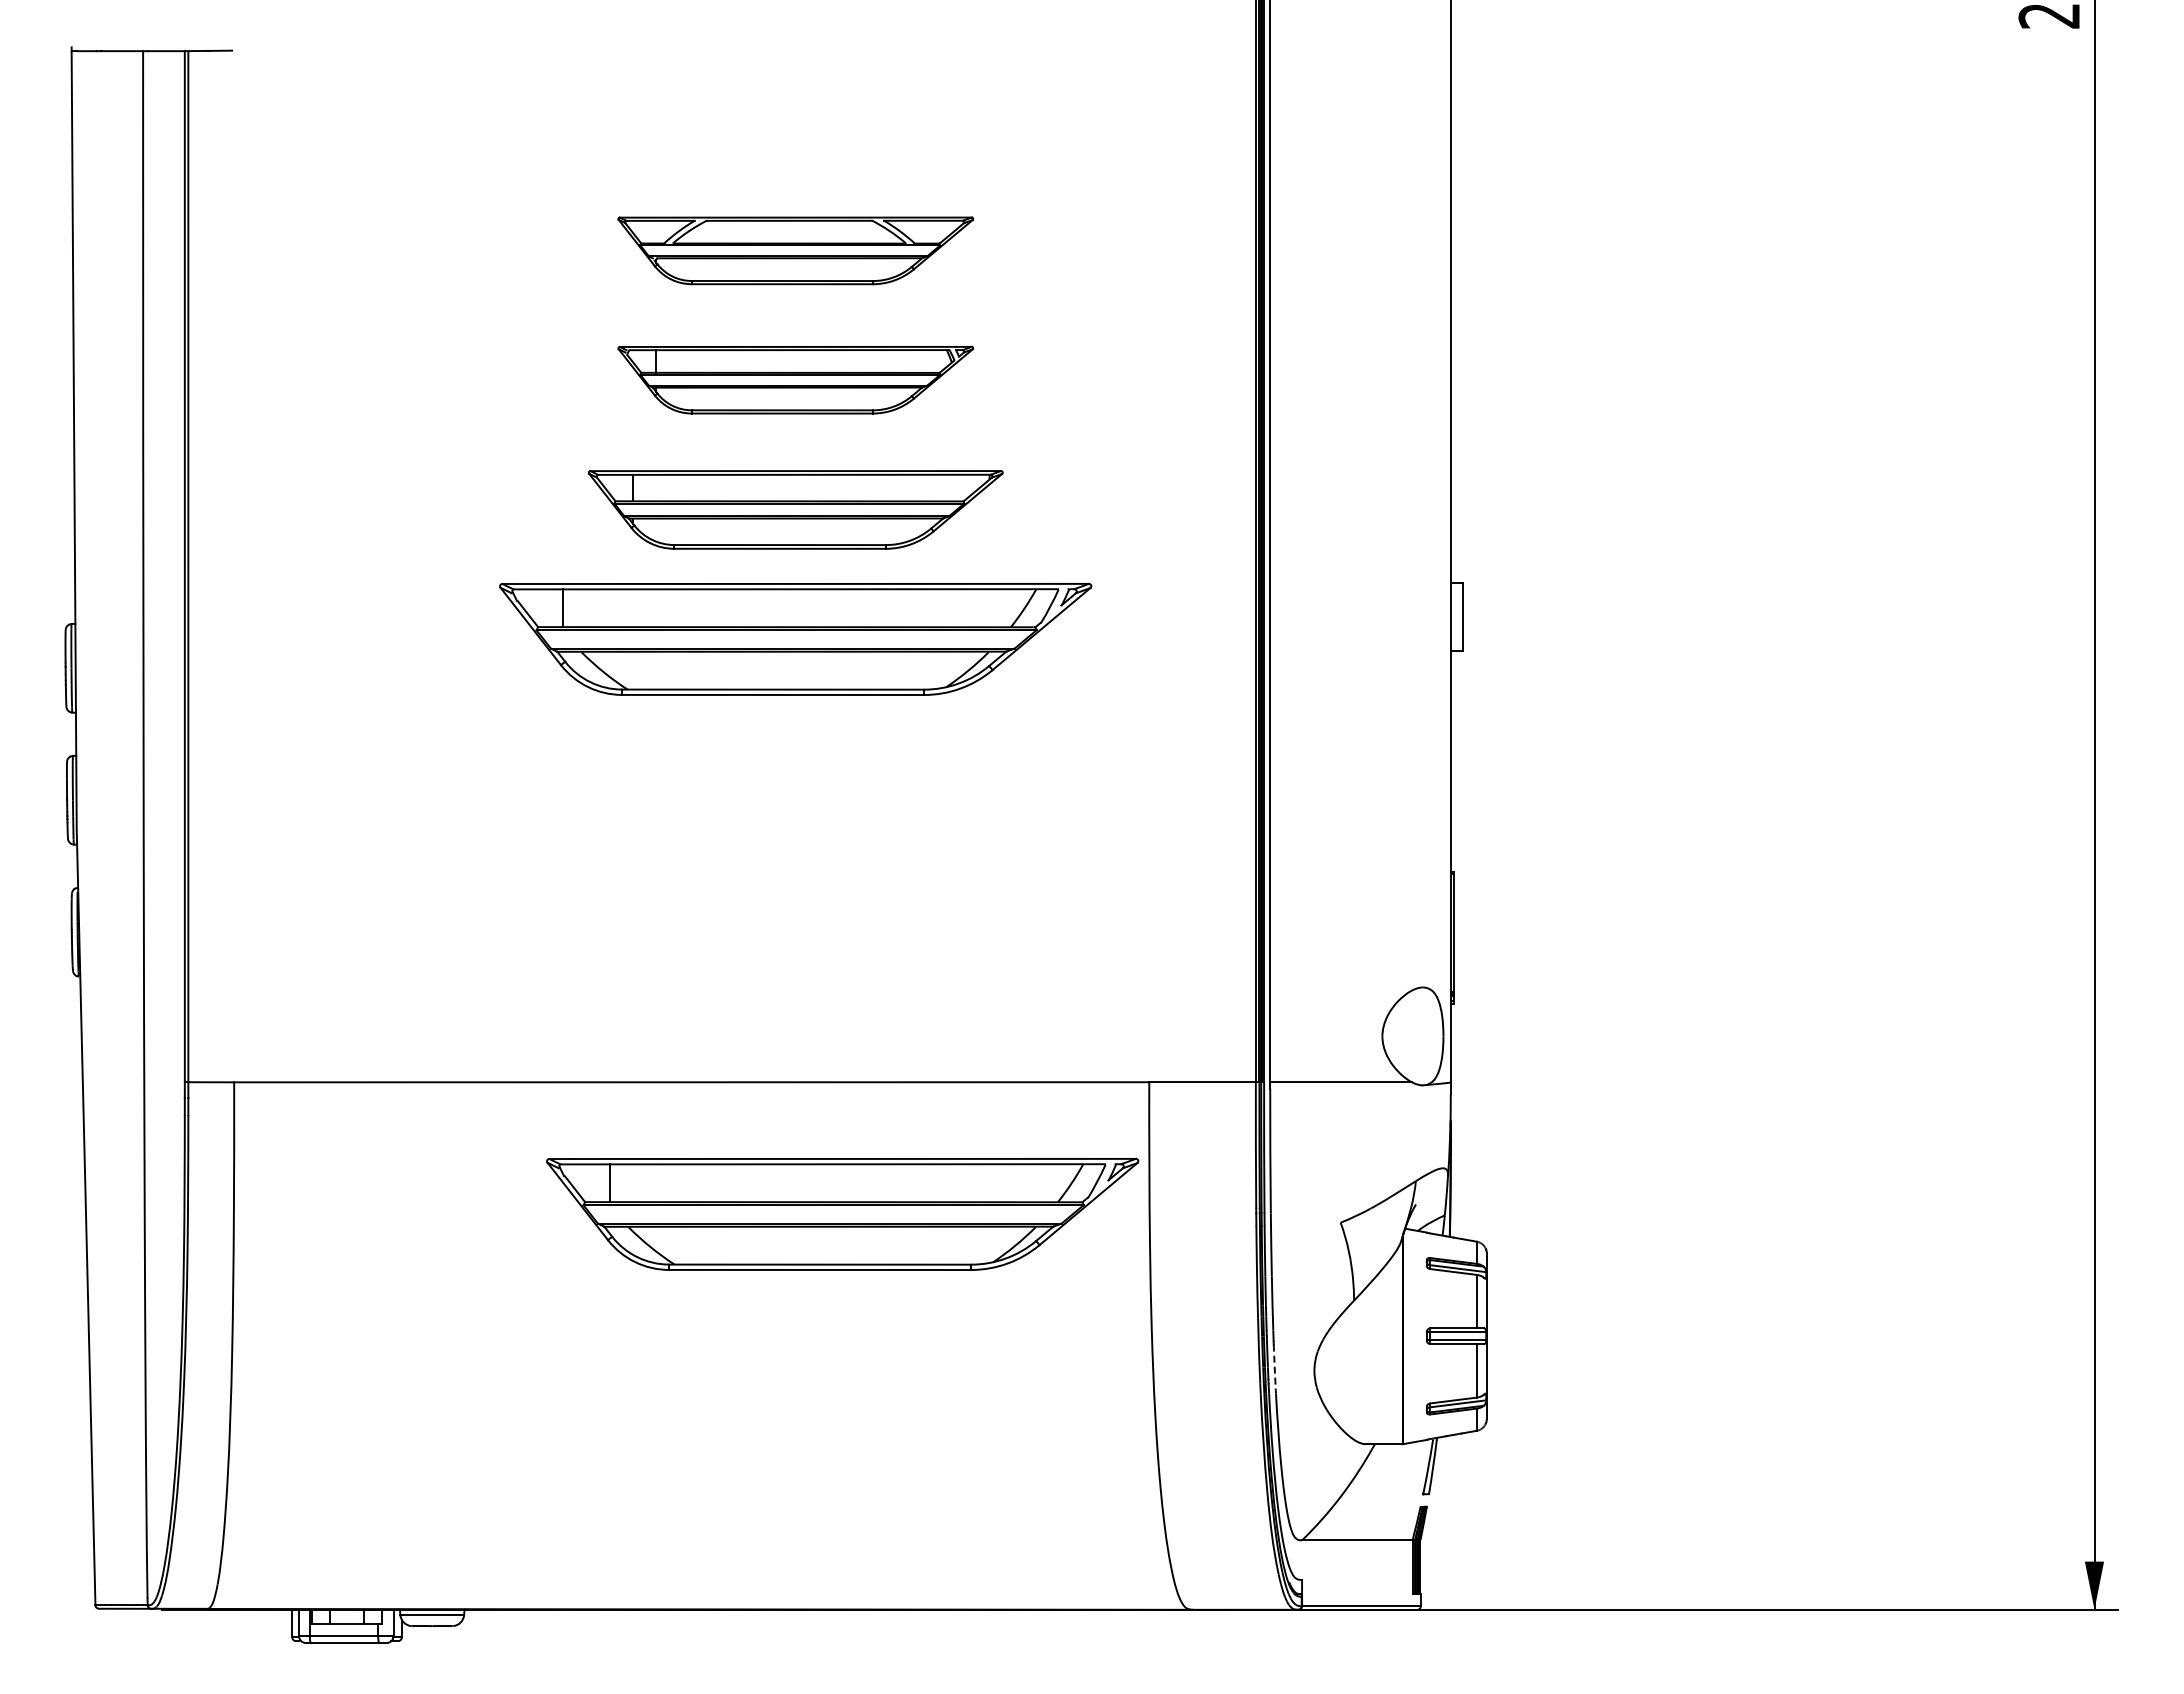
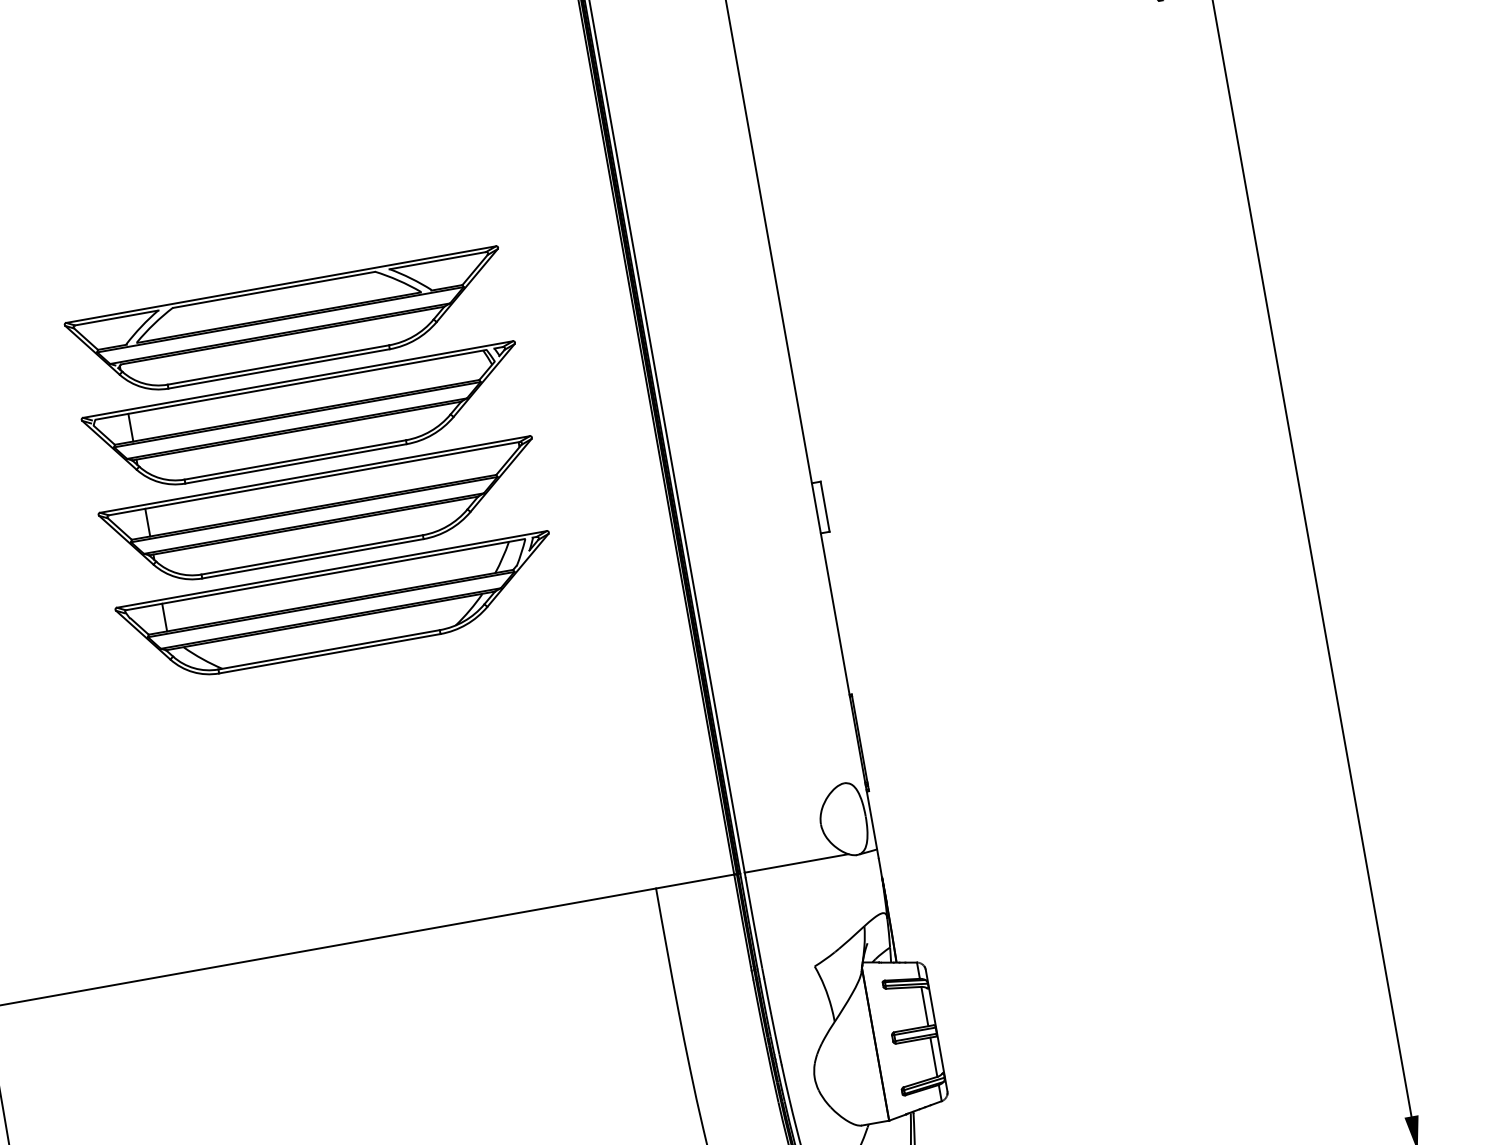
part: (795, 250) -> (288, 325), size x1.67
part: (795, 379) -> (305, 419), size x1.67
part: (795, 509) -> (322, 514), size x1.43
part: (842, 1213) -> (448, 1024), removed
arc: (1274, 1369) -> (785, 1082), dashed -> solid

